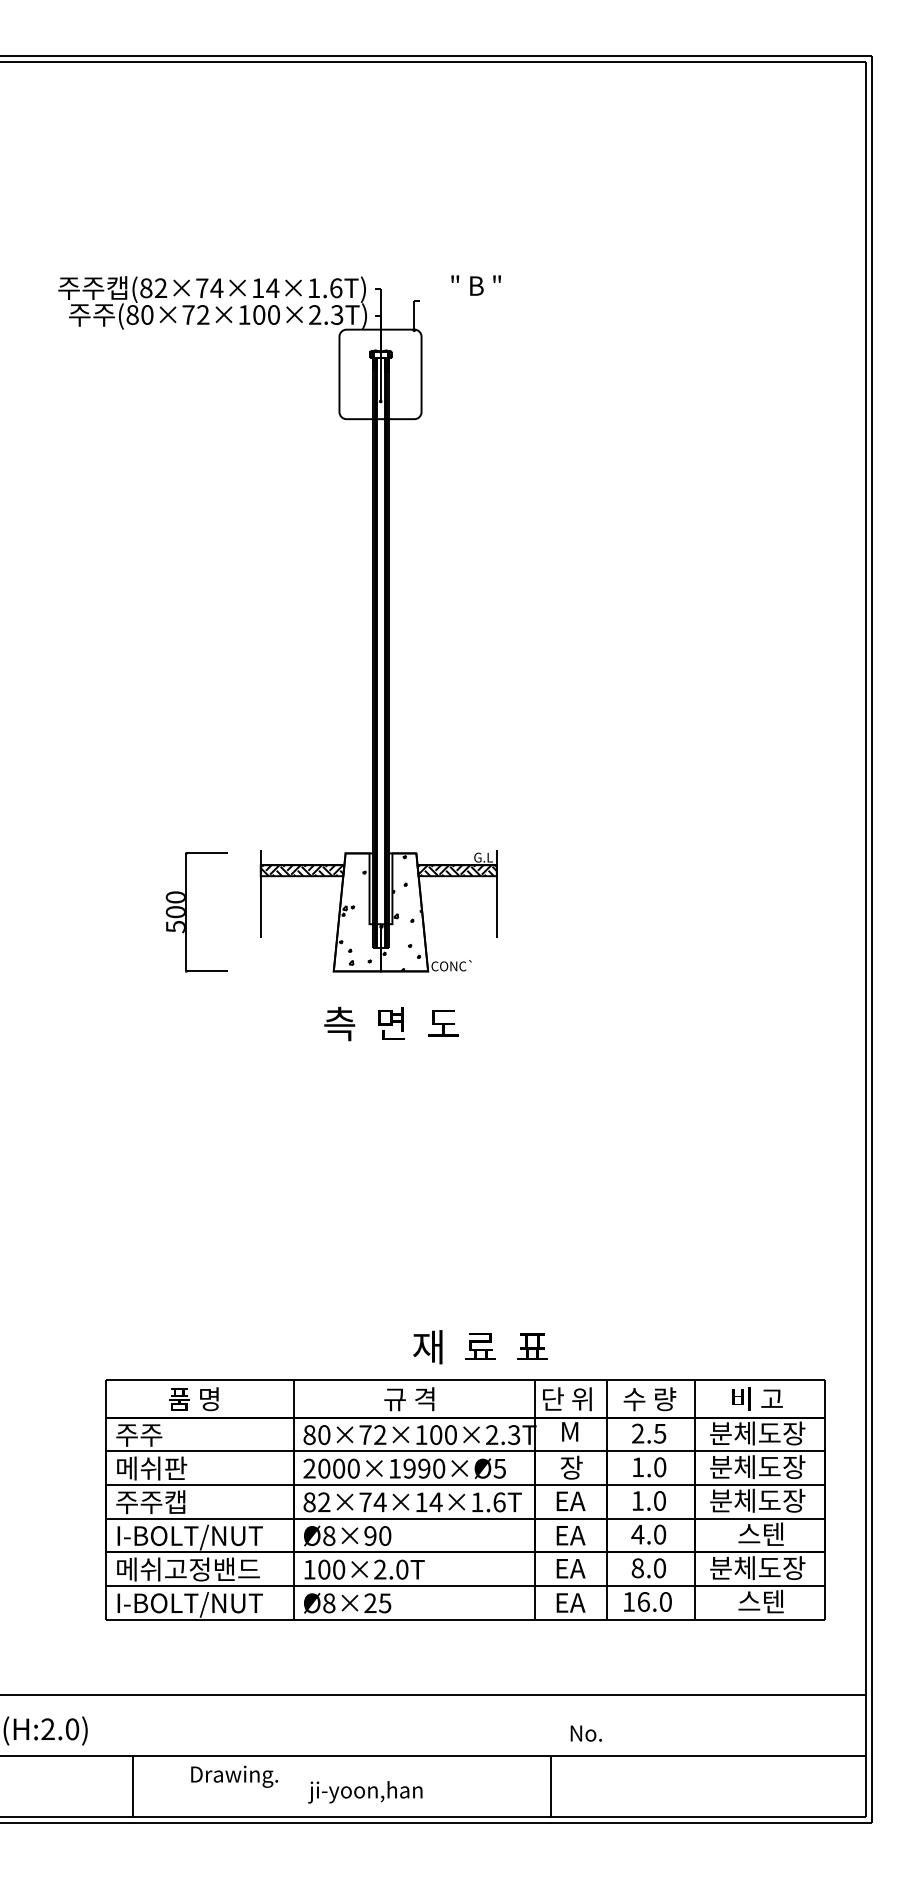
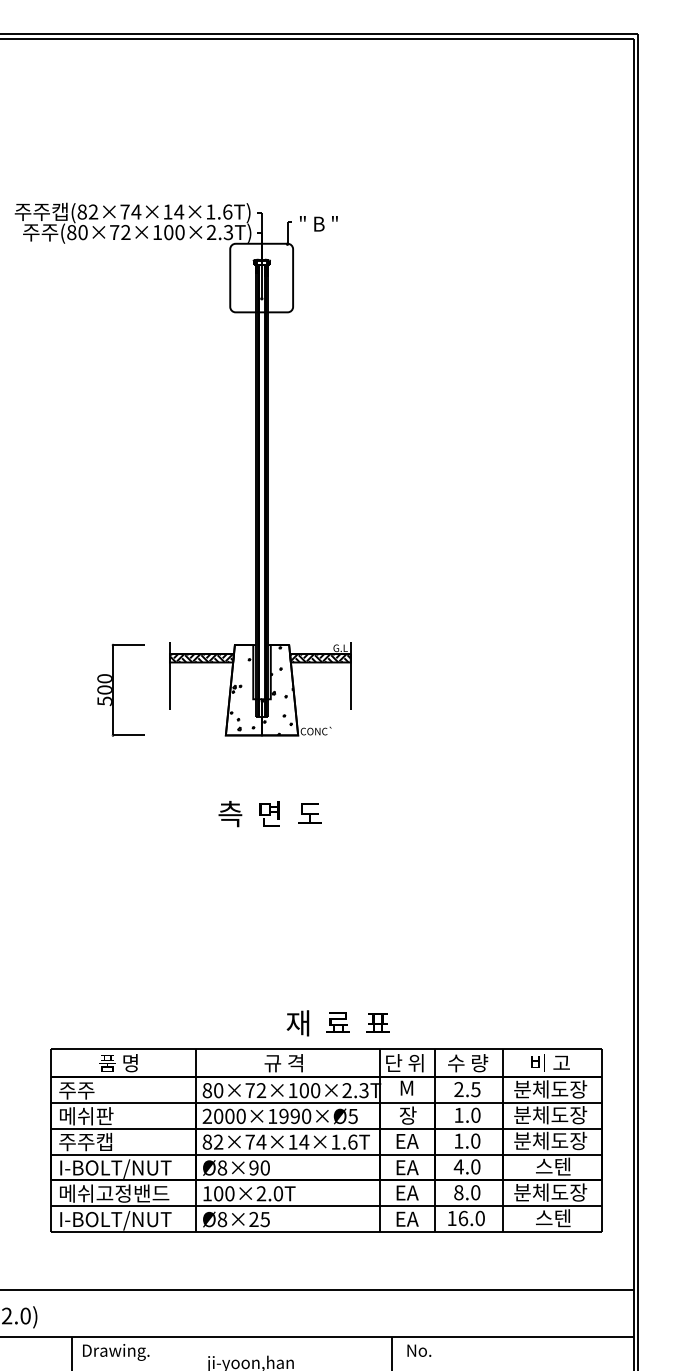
text: (475, 285) -> (318, 223), moved
text: (391, 1023) -> (270, 813), moved
text: (585, 1733) -> (418, 1350), moved
text: (234, 1776) -> (116, 1352), moved

